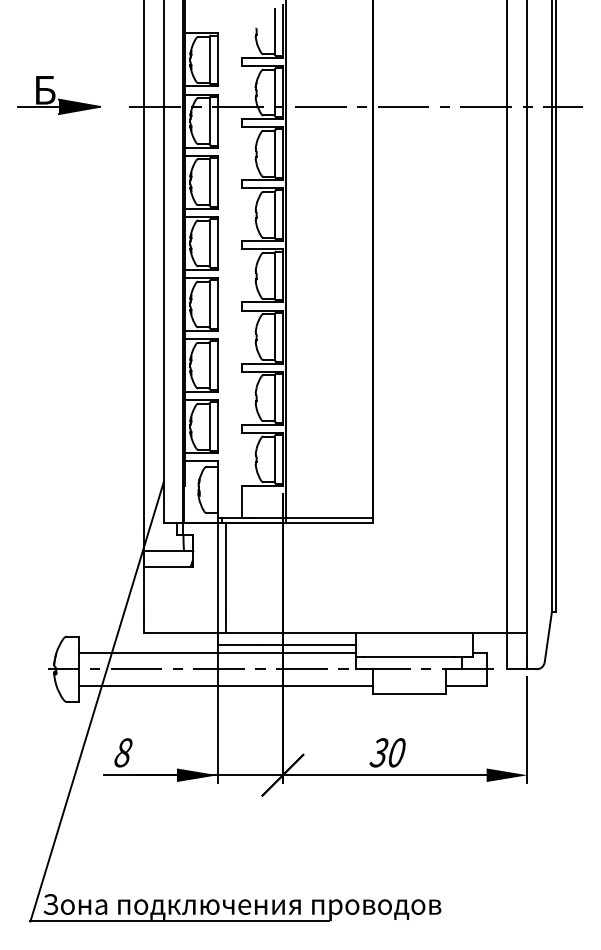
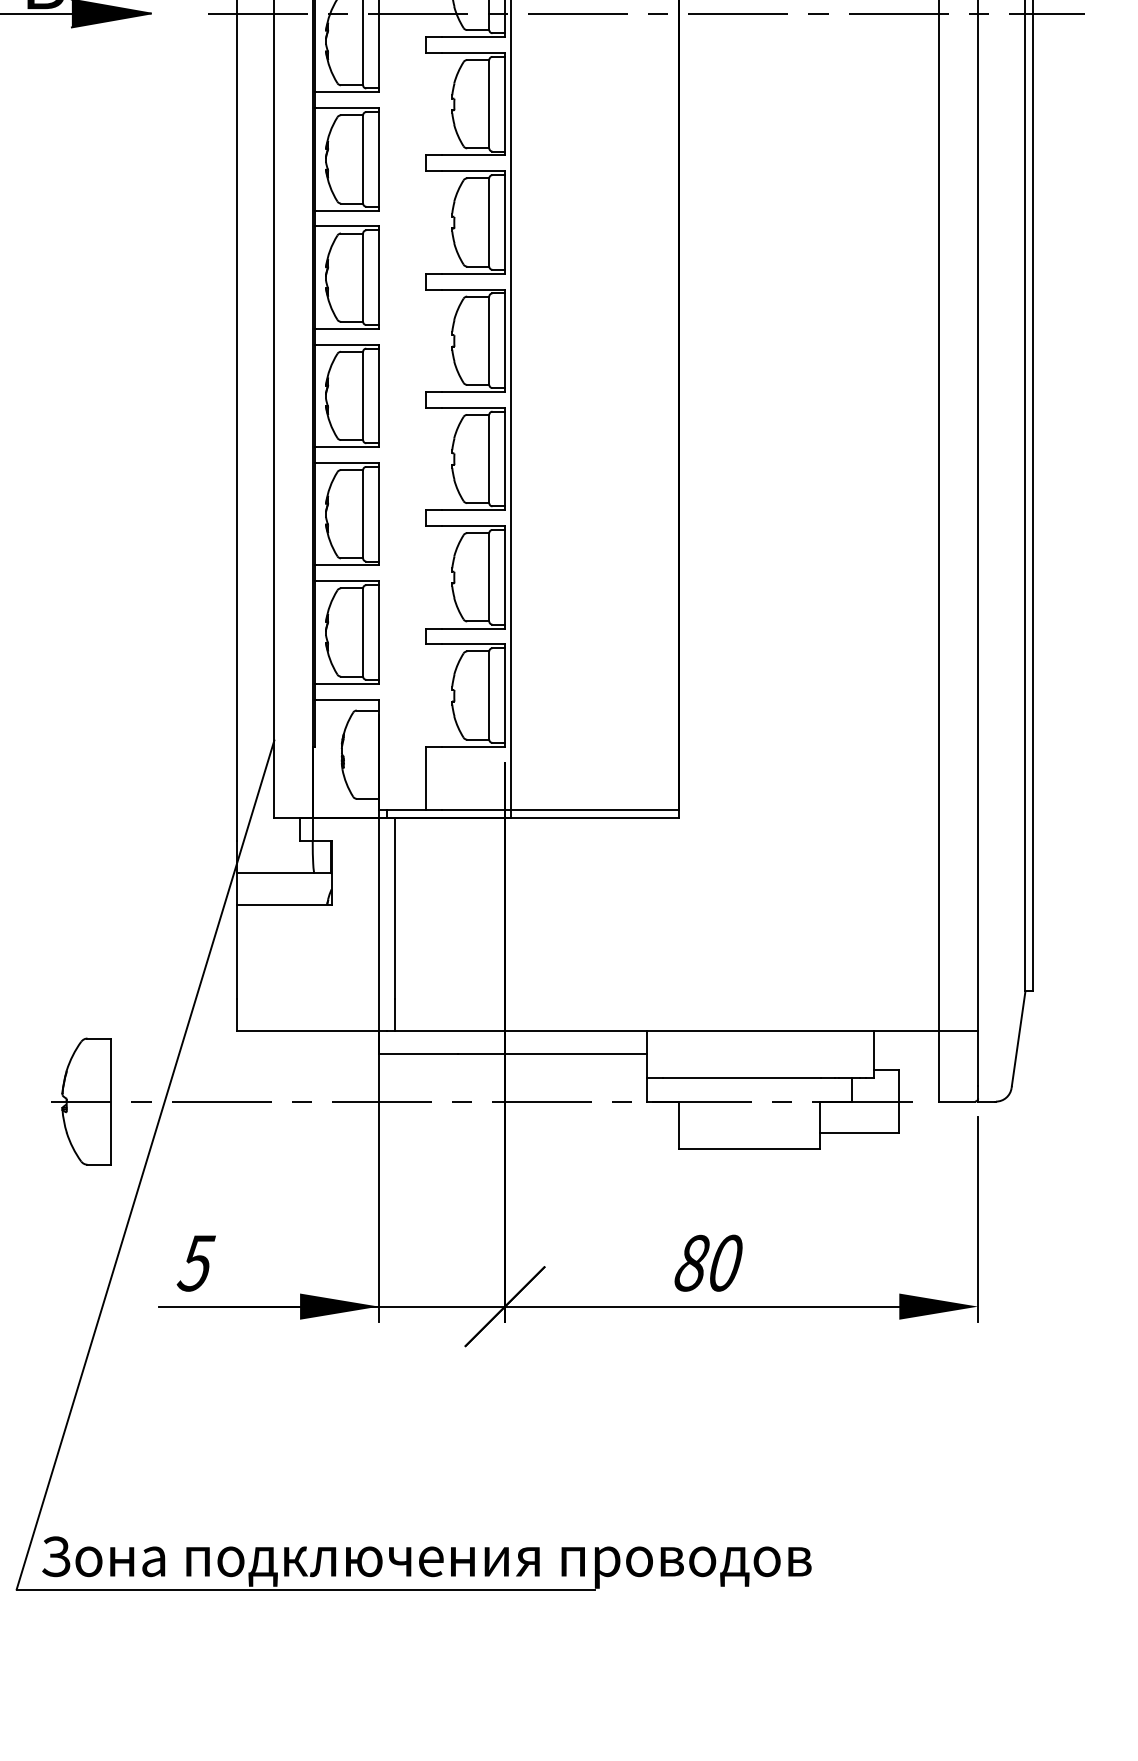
line: (217, 652) -> (378, 1069), removed
line: (225, 685) -> (394, 1132), removed
text: (123, 752) -> (196, 1262), 8 -> 5
text: (378, 752) -> (690, 1262), 30 -> 80

